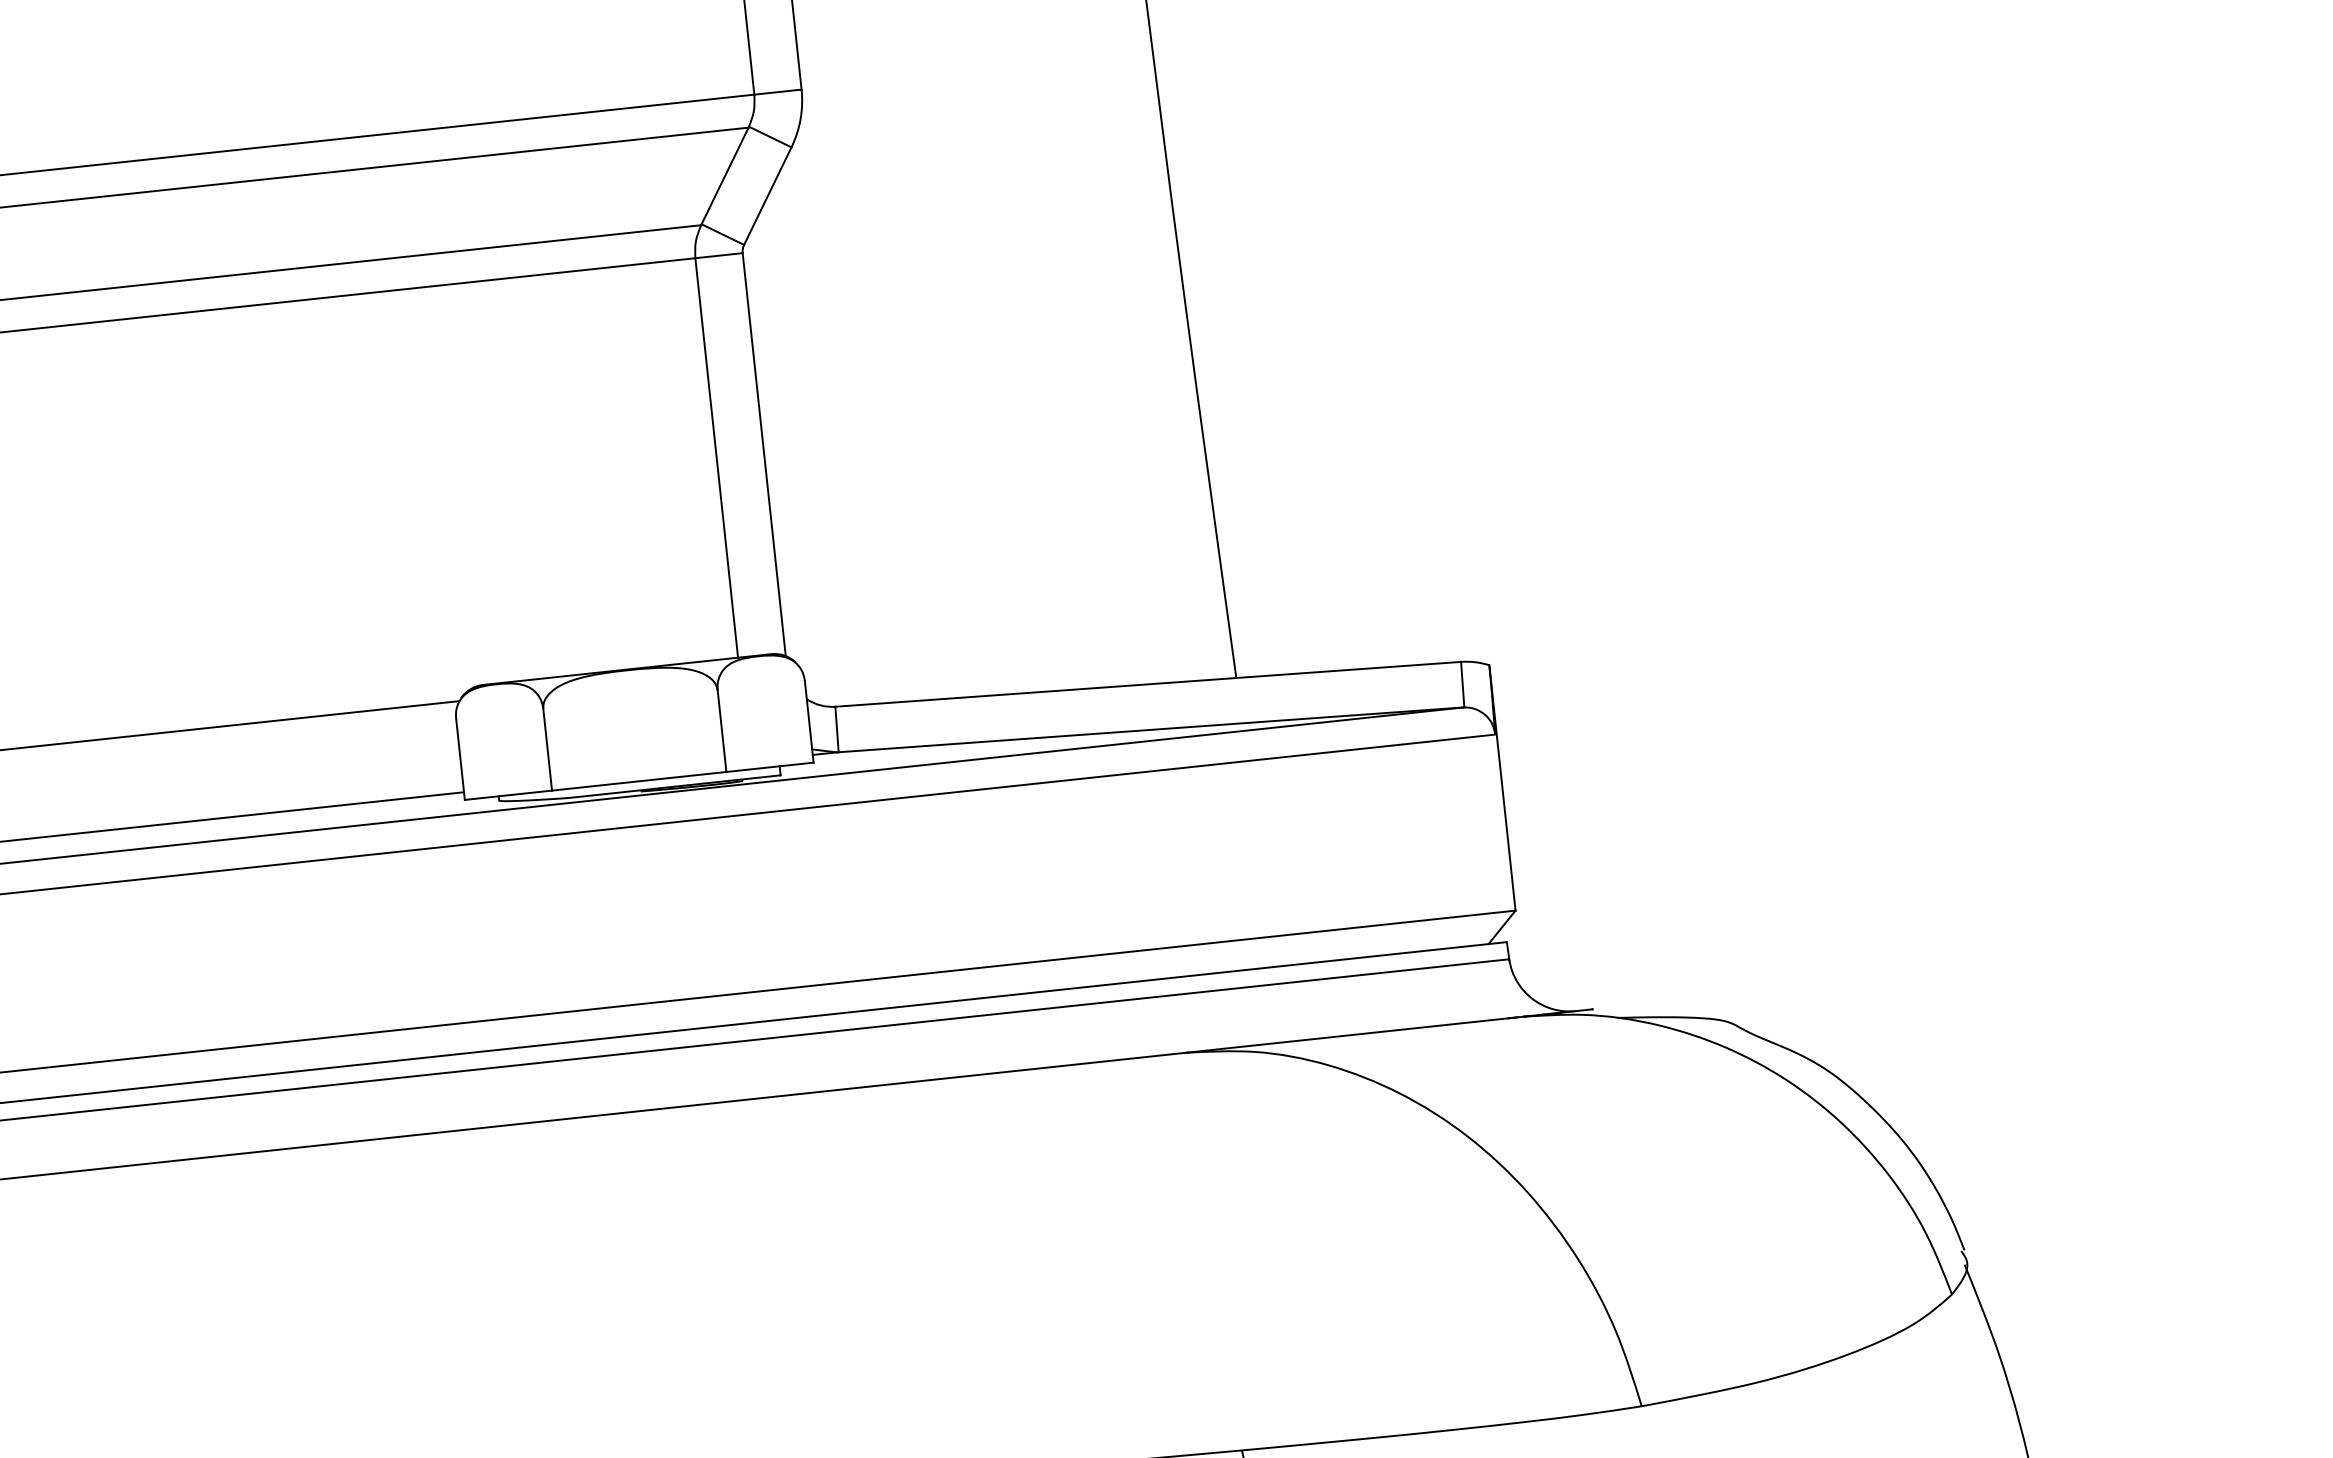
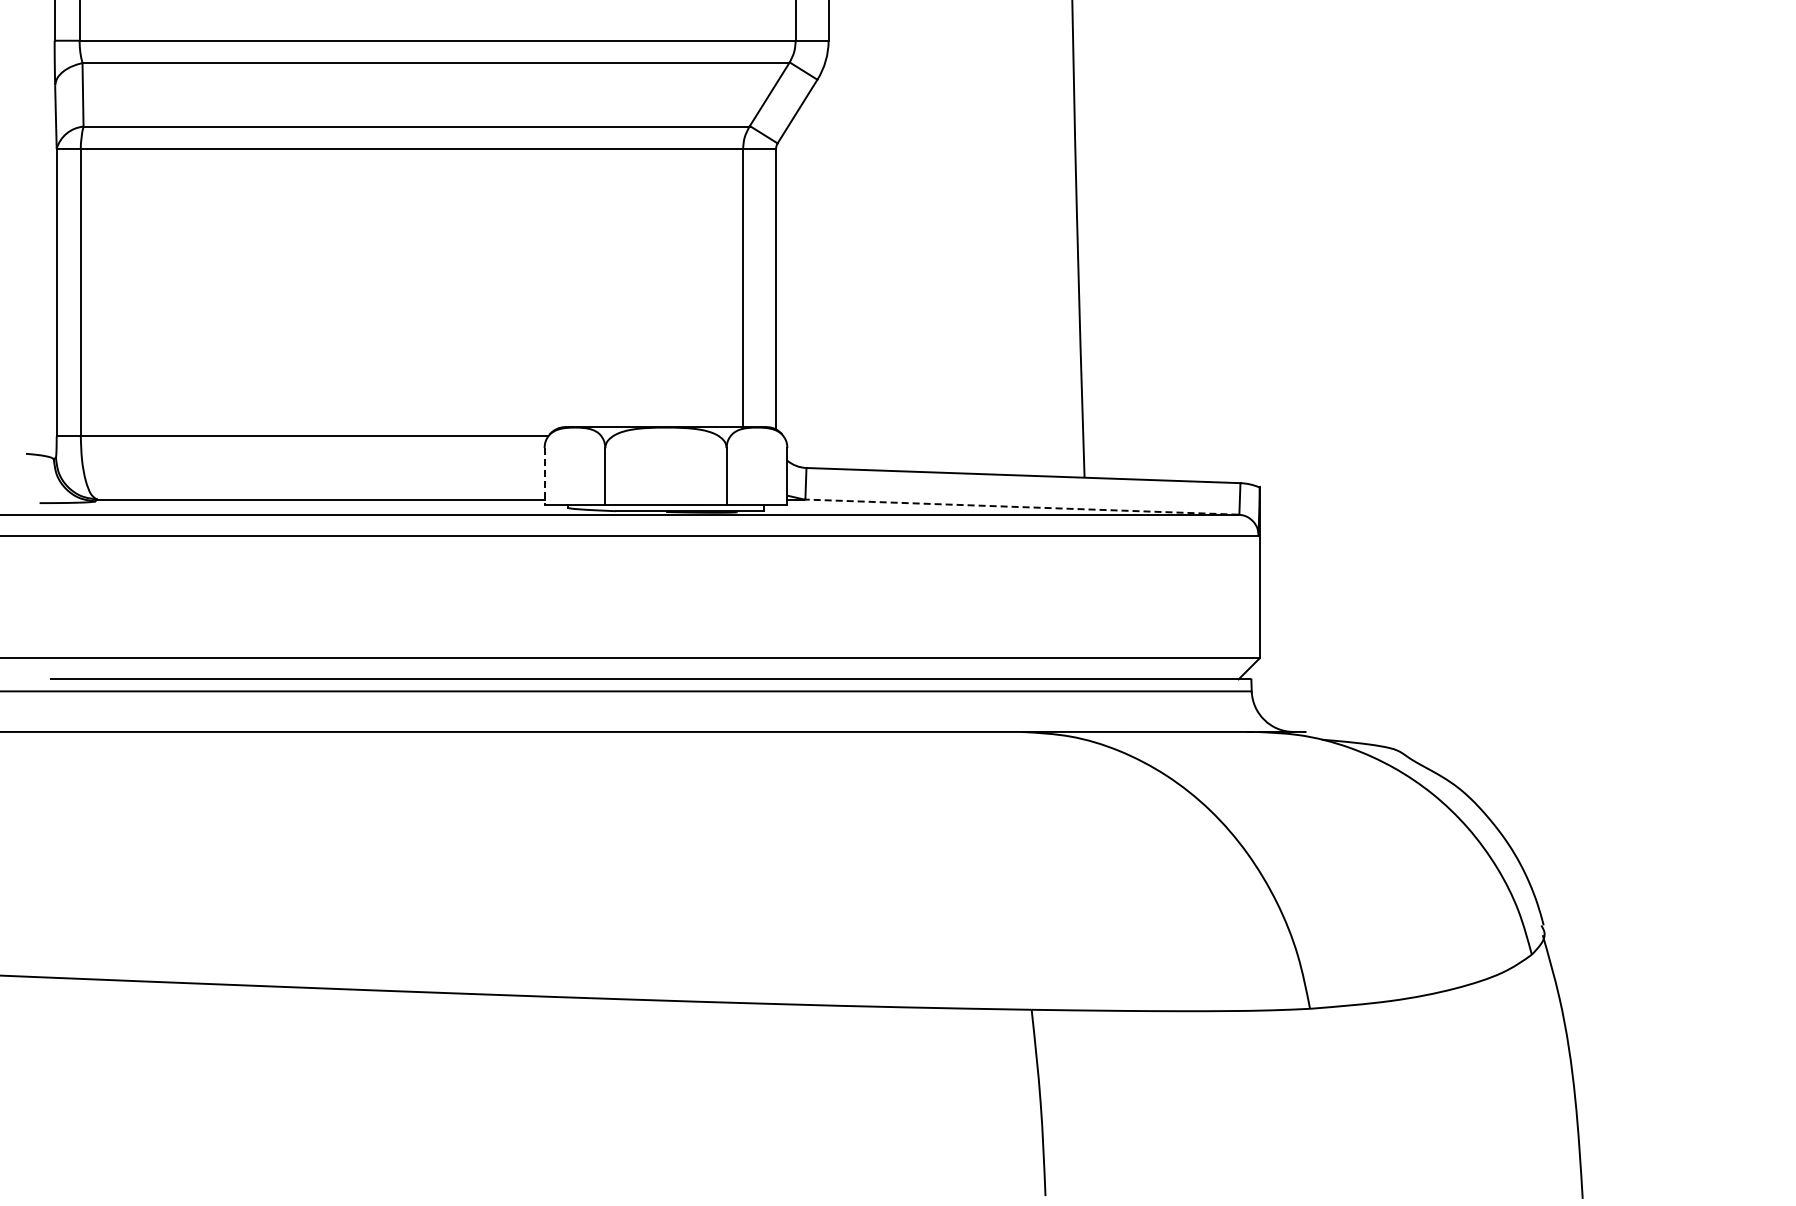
line: (1150, 730) -> (1021, 507), solid -> dashed
line: (460, 759) -> (544, 476), solid -> dashed

